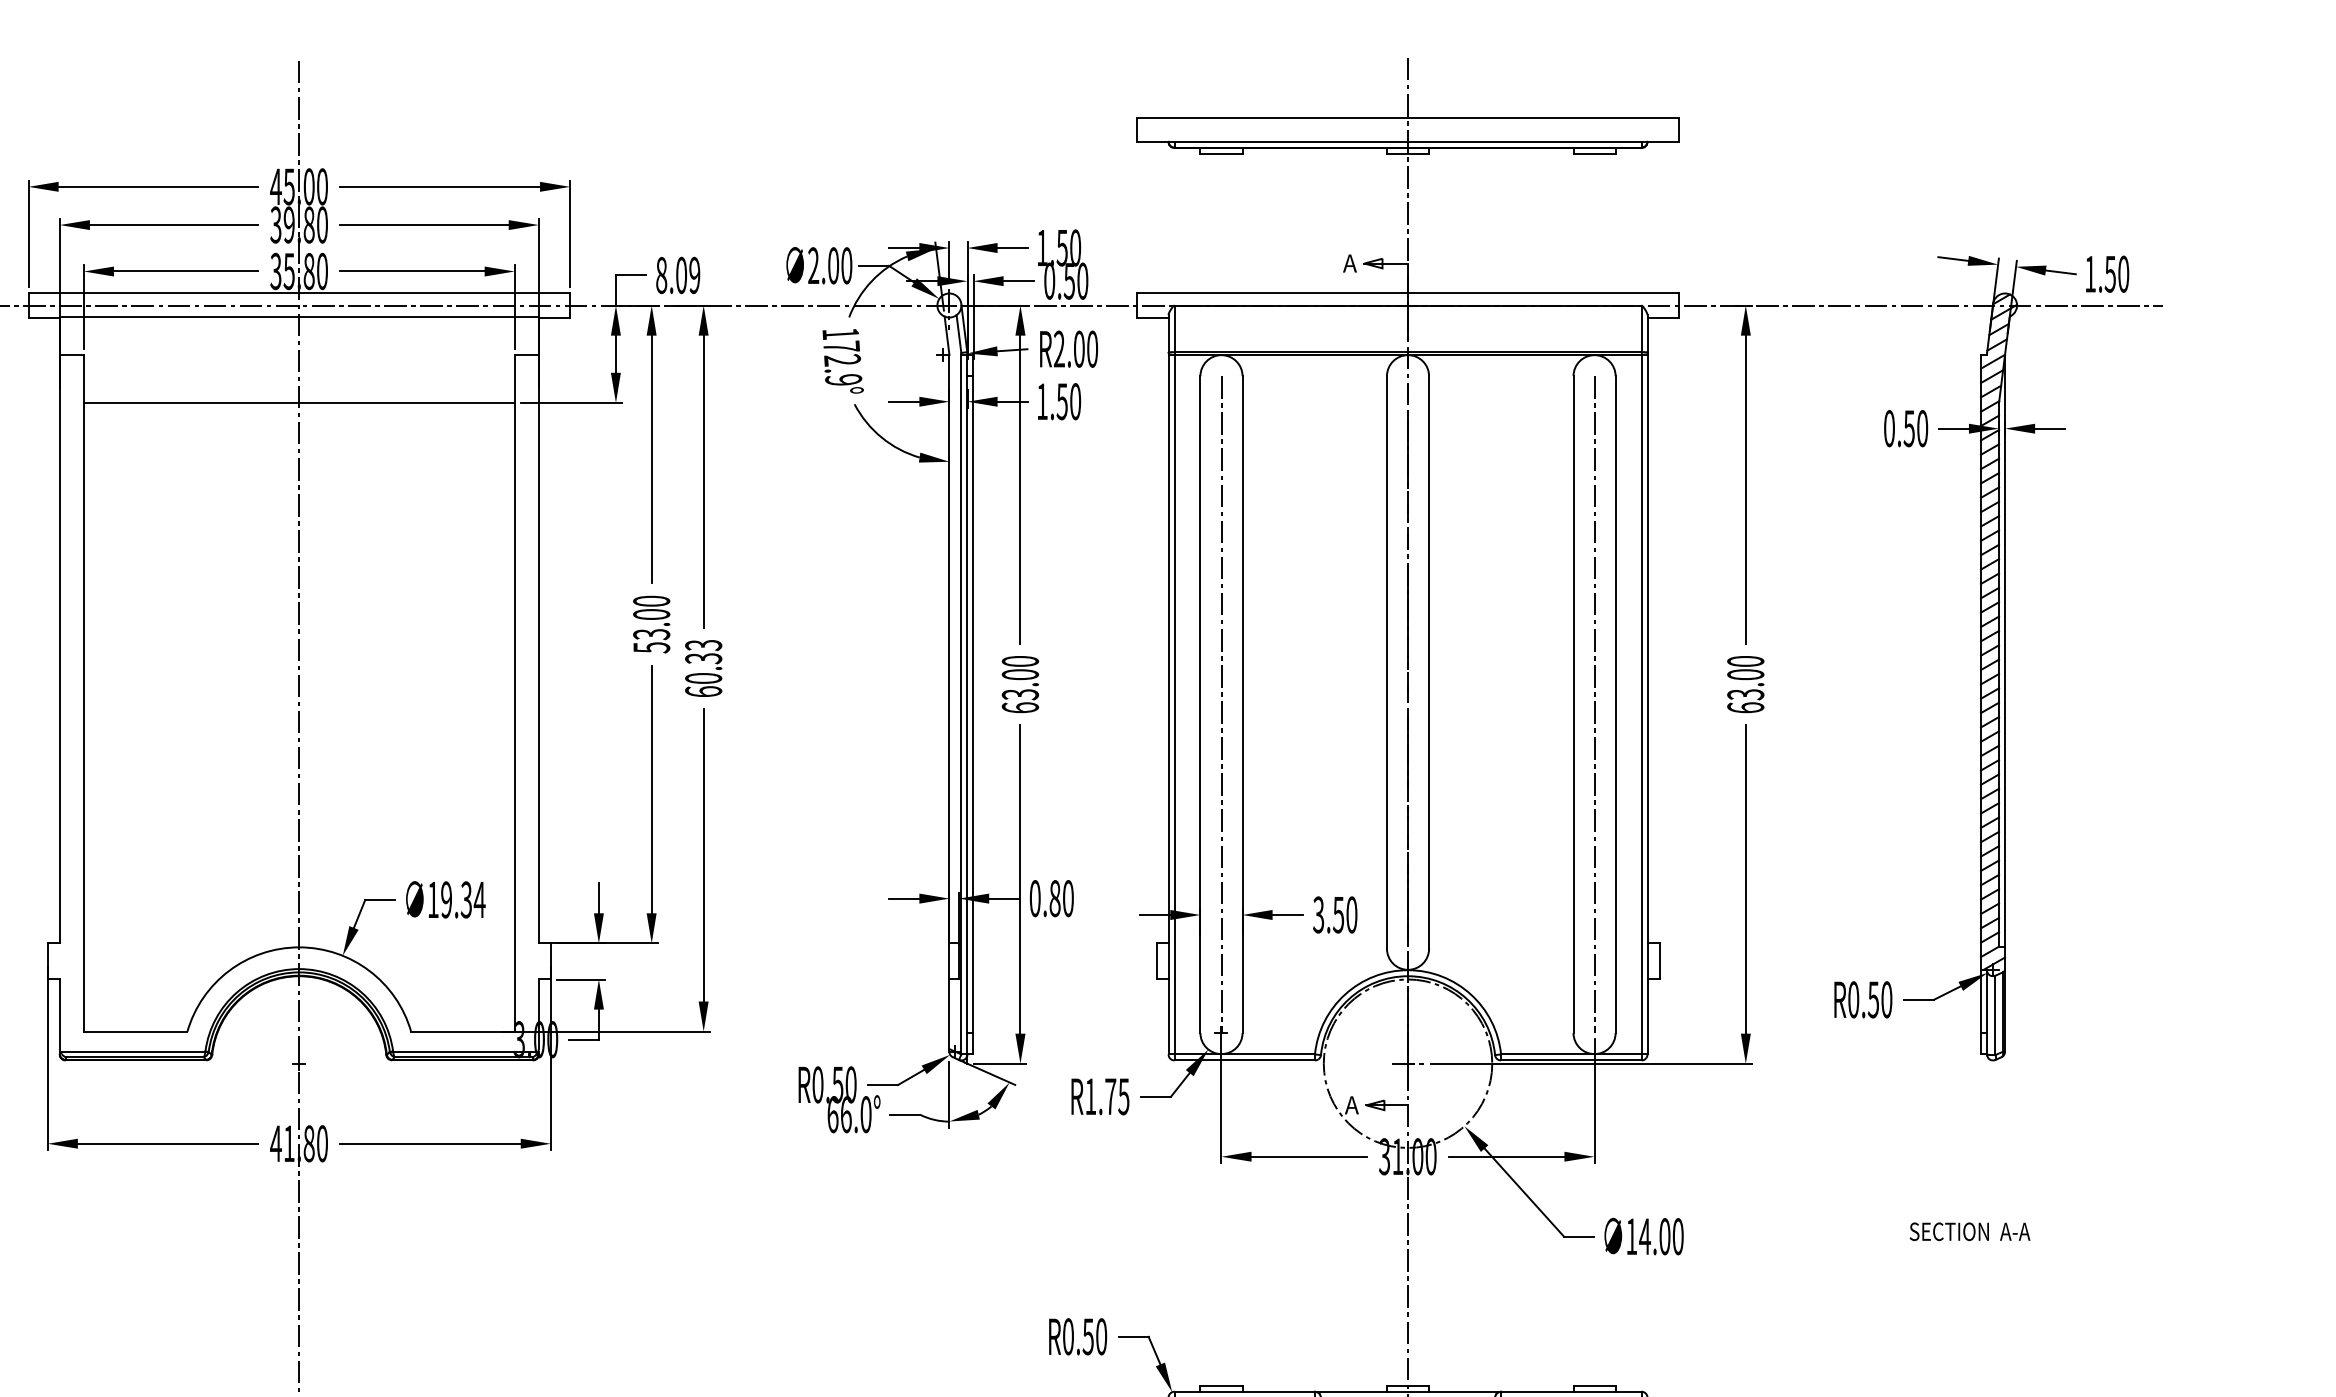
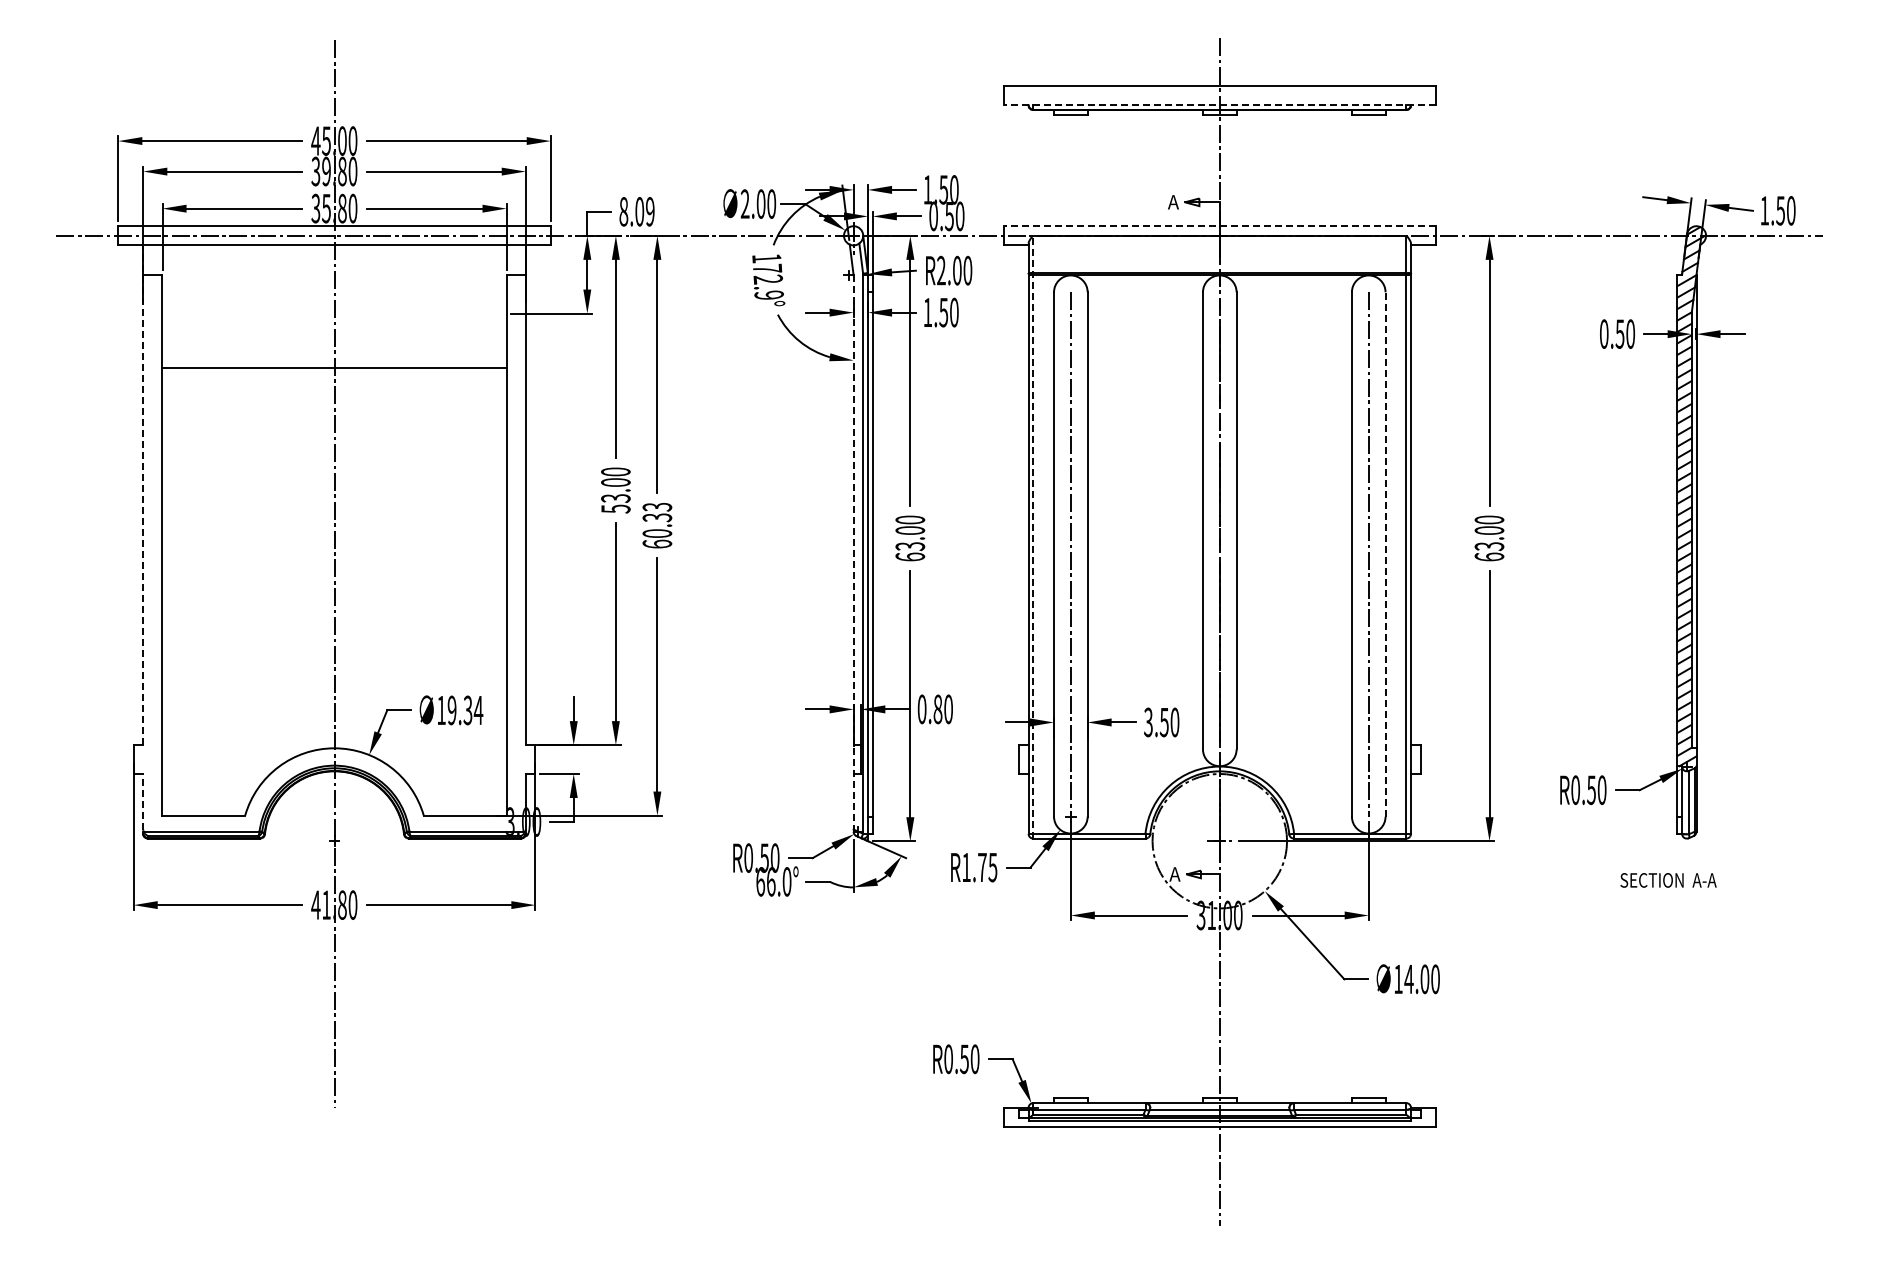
line: (1407, 142) -> (1219, 105), solid -> dashed
line: (1407, 293) -> (1219, 226), solid -> dashed
line: (299, 402) -> (334, 367), moved
line: (60, 629) -> (143, 494), solid -> dashed
line: (1174, 682) -> (1033, 536), solid -> dashed
line: (949, 702) -> (853, 552), solid -> dashed
line: (1615, 704) -> (1385, 554), solid -> dashed
line: (60, 1013) -> (143, 801), solid -> dashed
text: (1969, 1231) -> (1668, 880), moved

